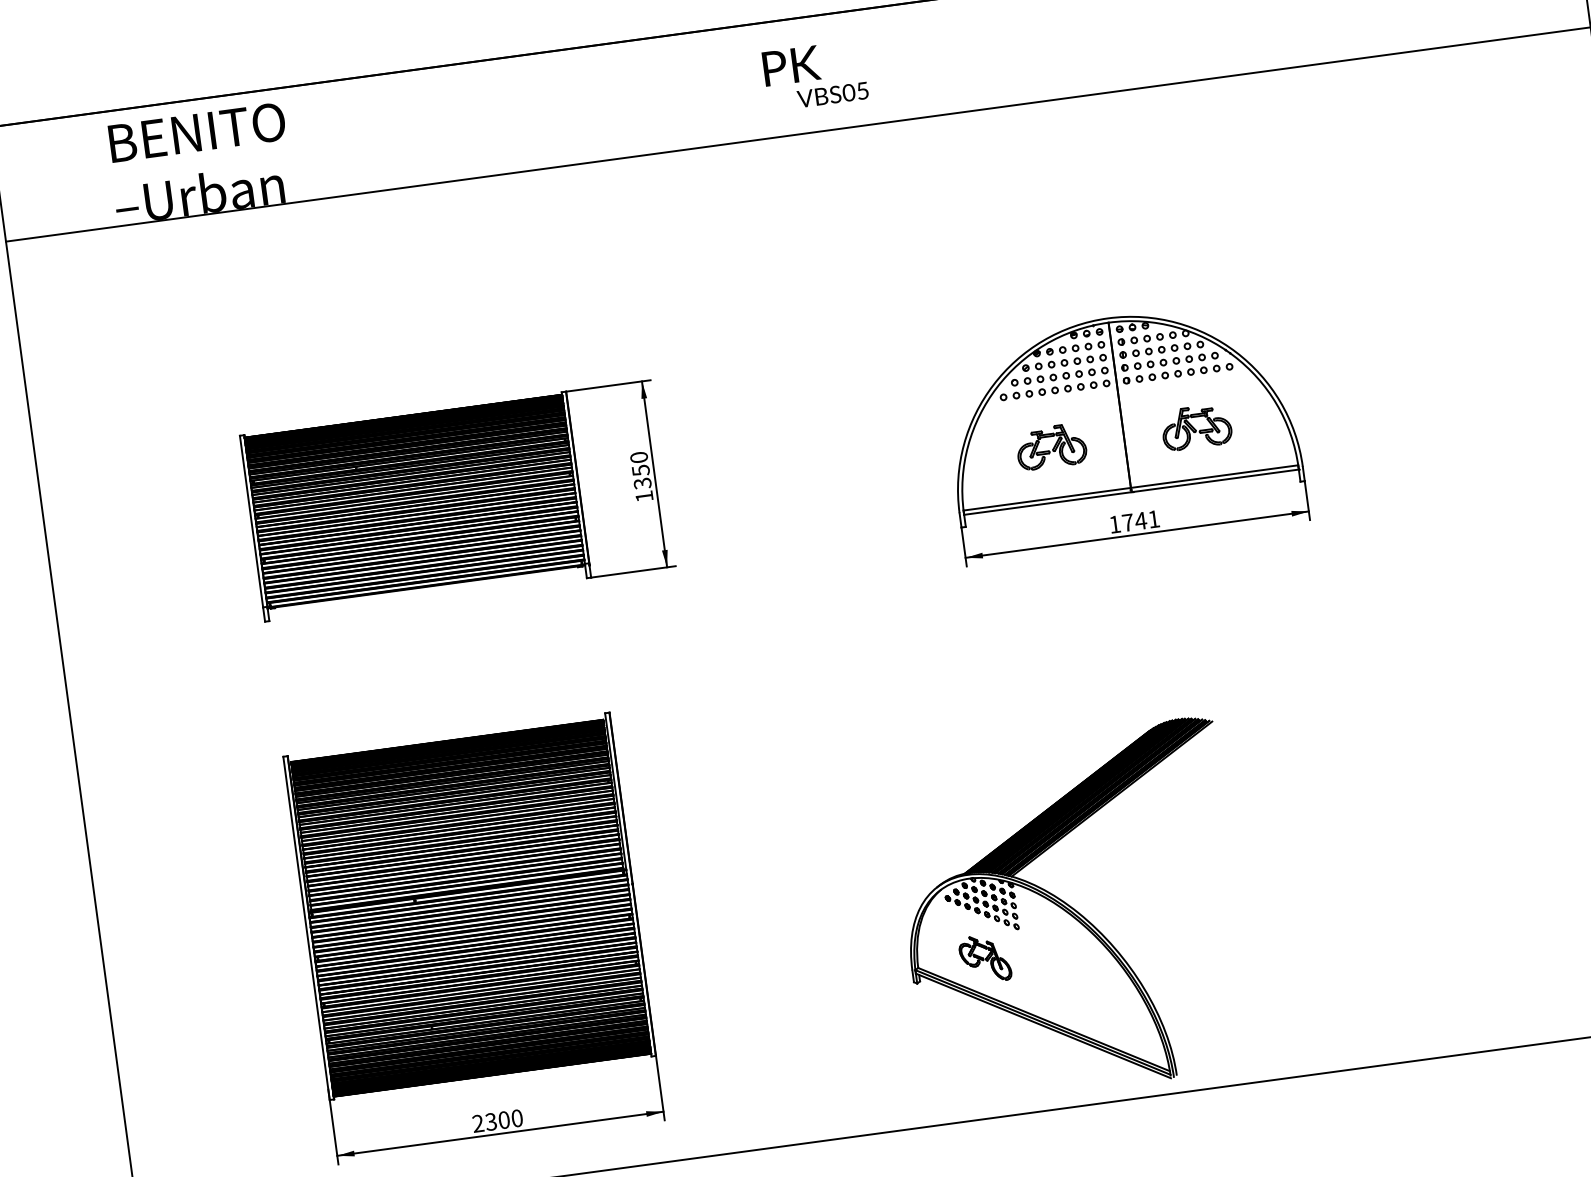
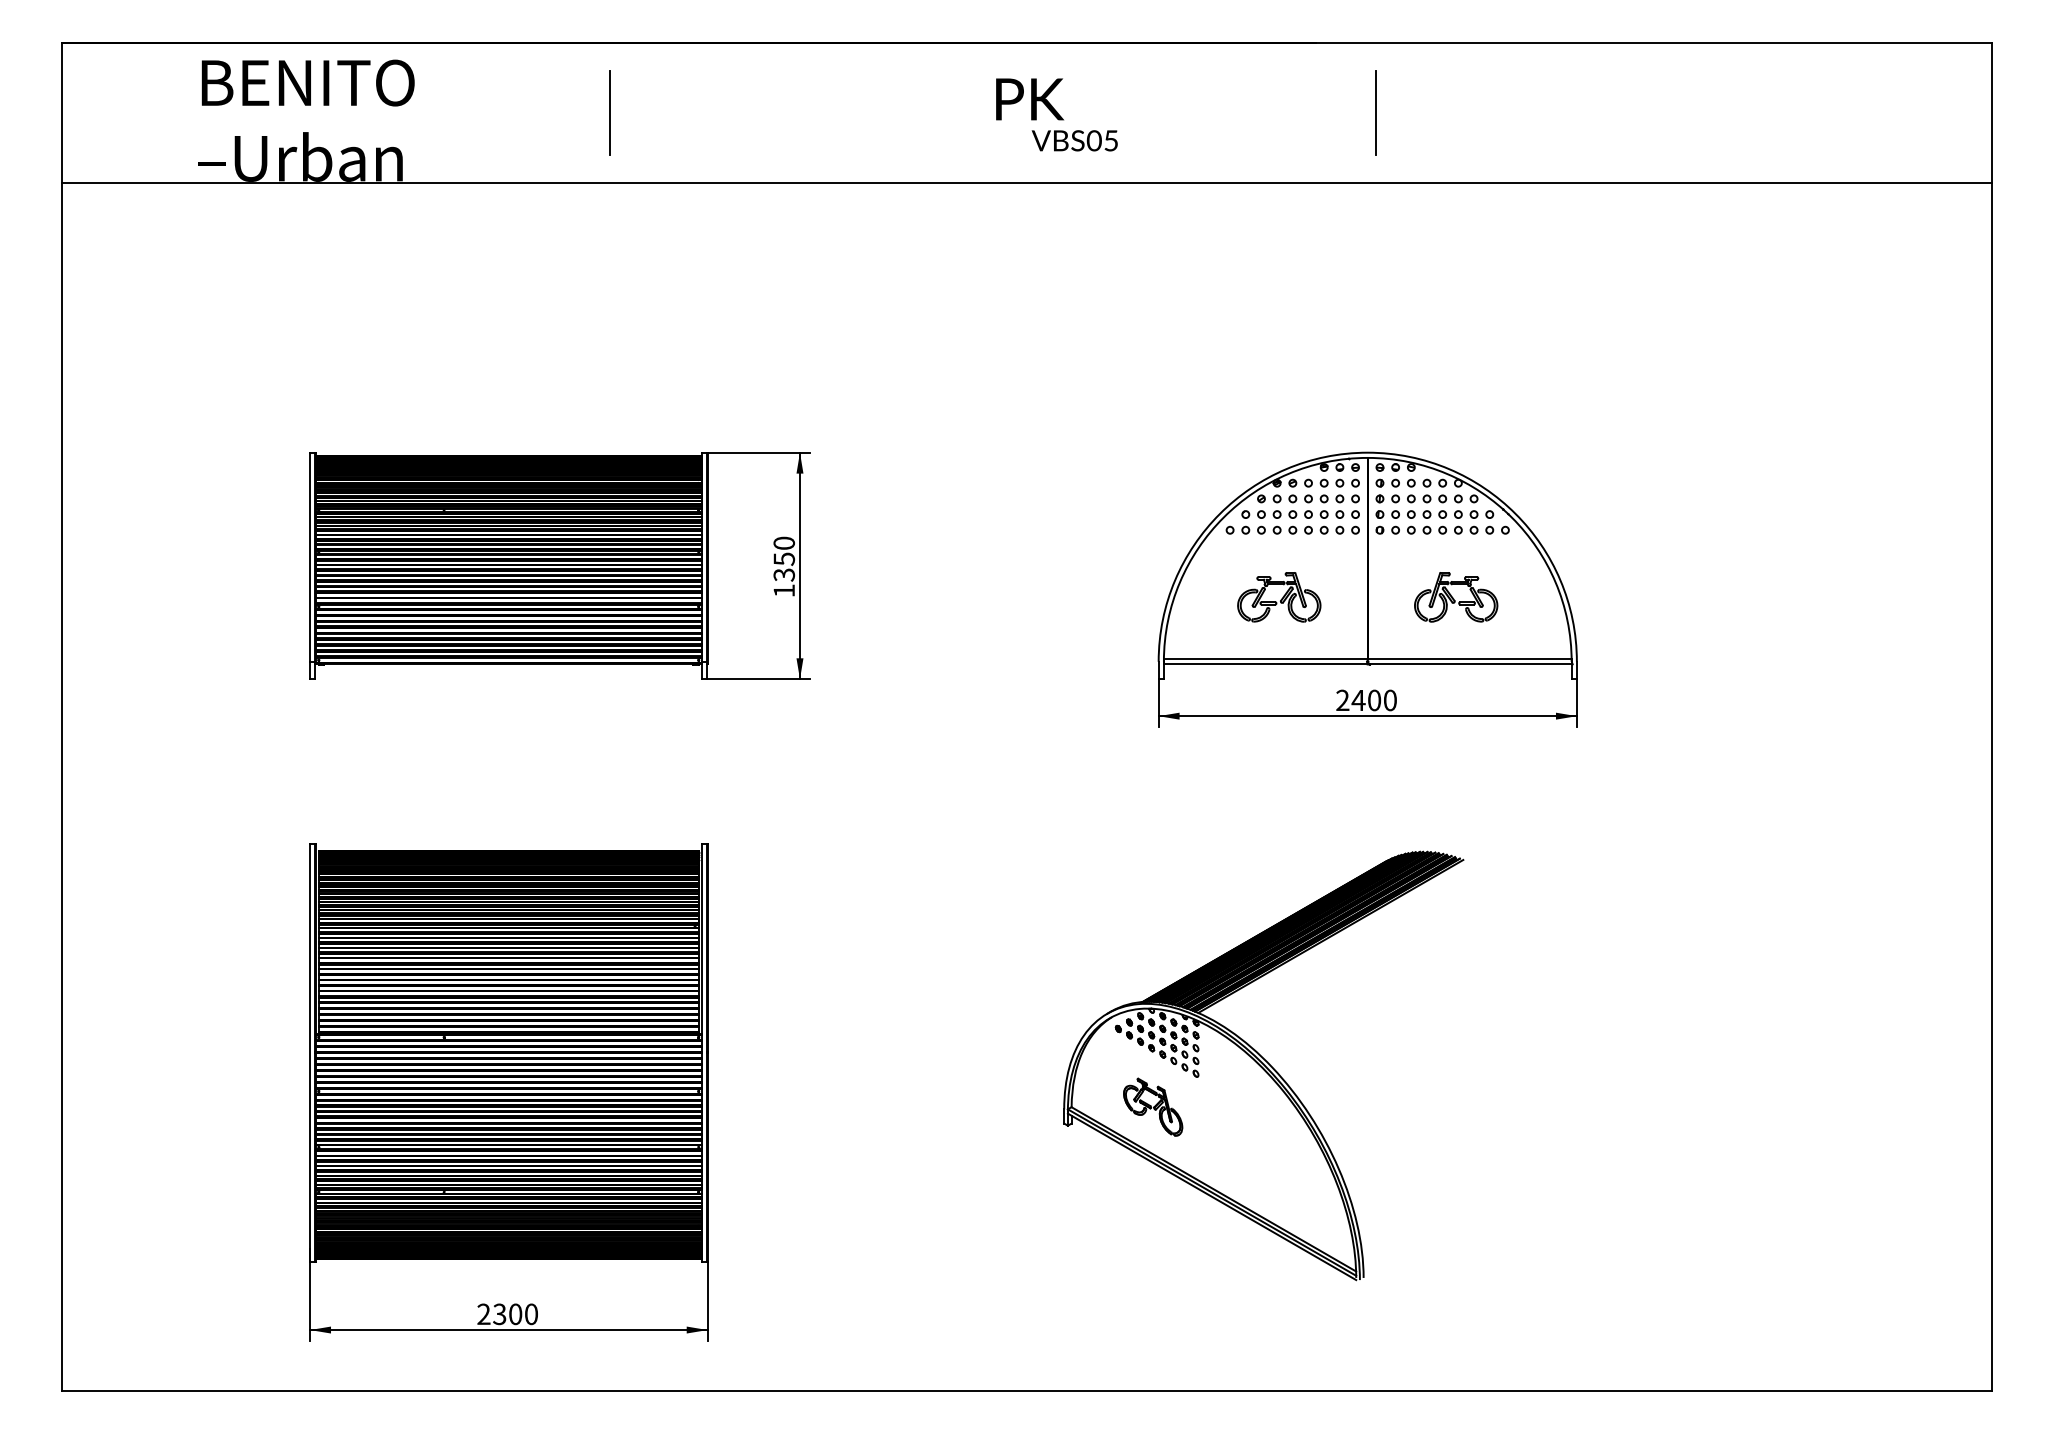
line: (1077, 38) -> (1376, 112), added
line: (447, 123) -> (609, 112), added
text: (1134, 521) -> (1366, 700), 1741 -> 2400
part: (1071, 912) -> (1263, 1065), moved

